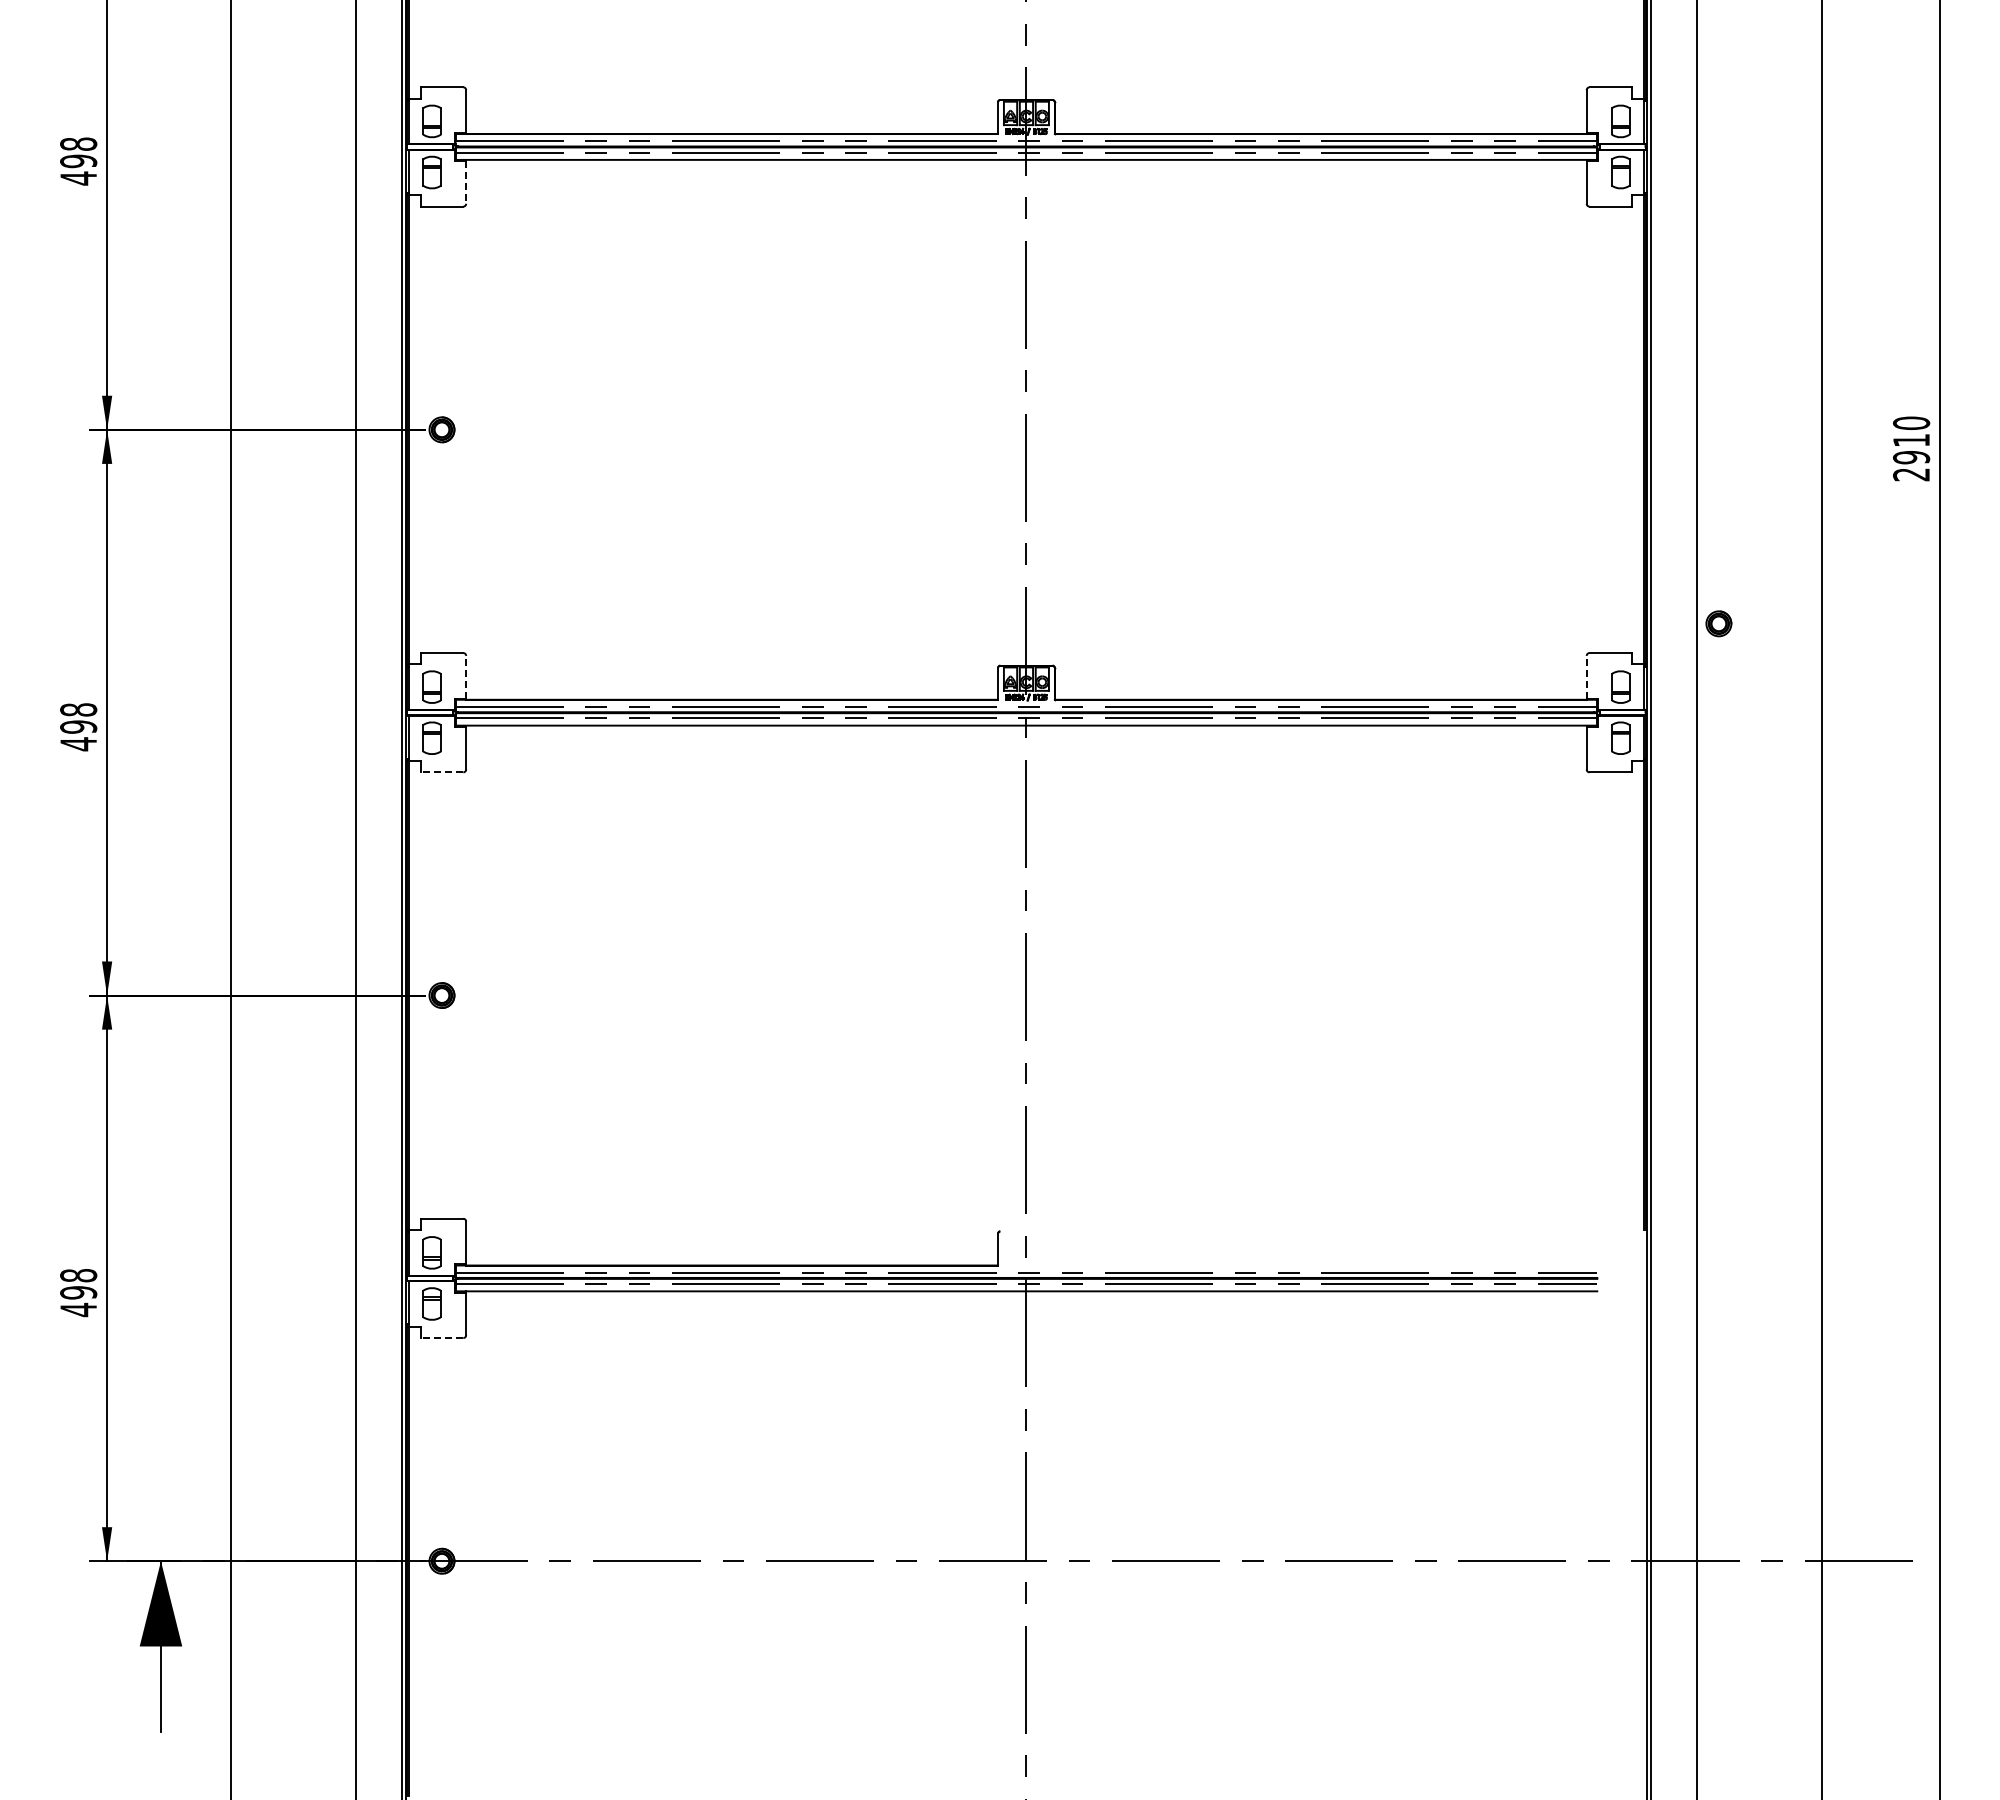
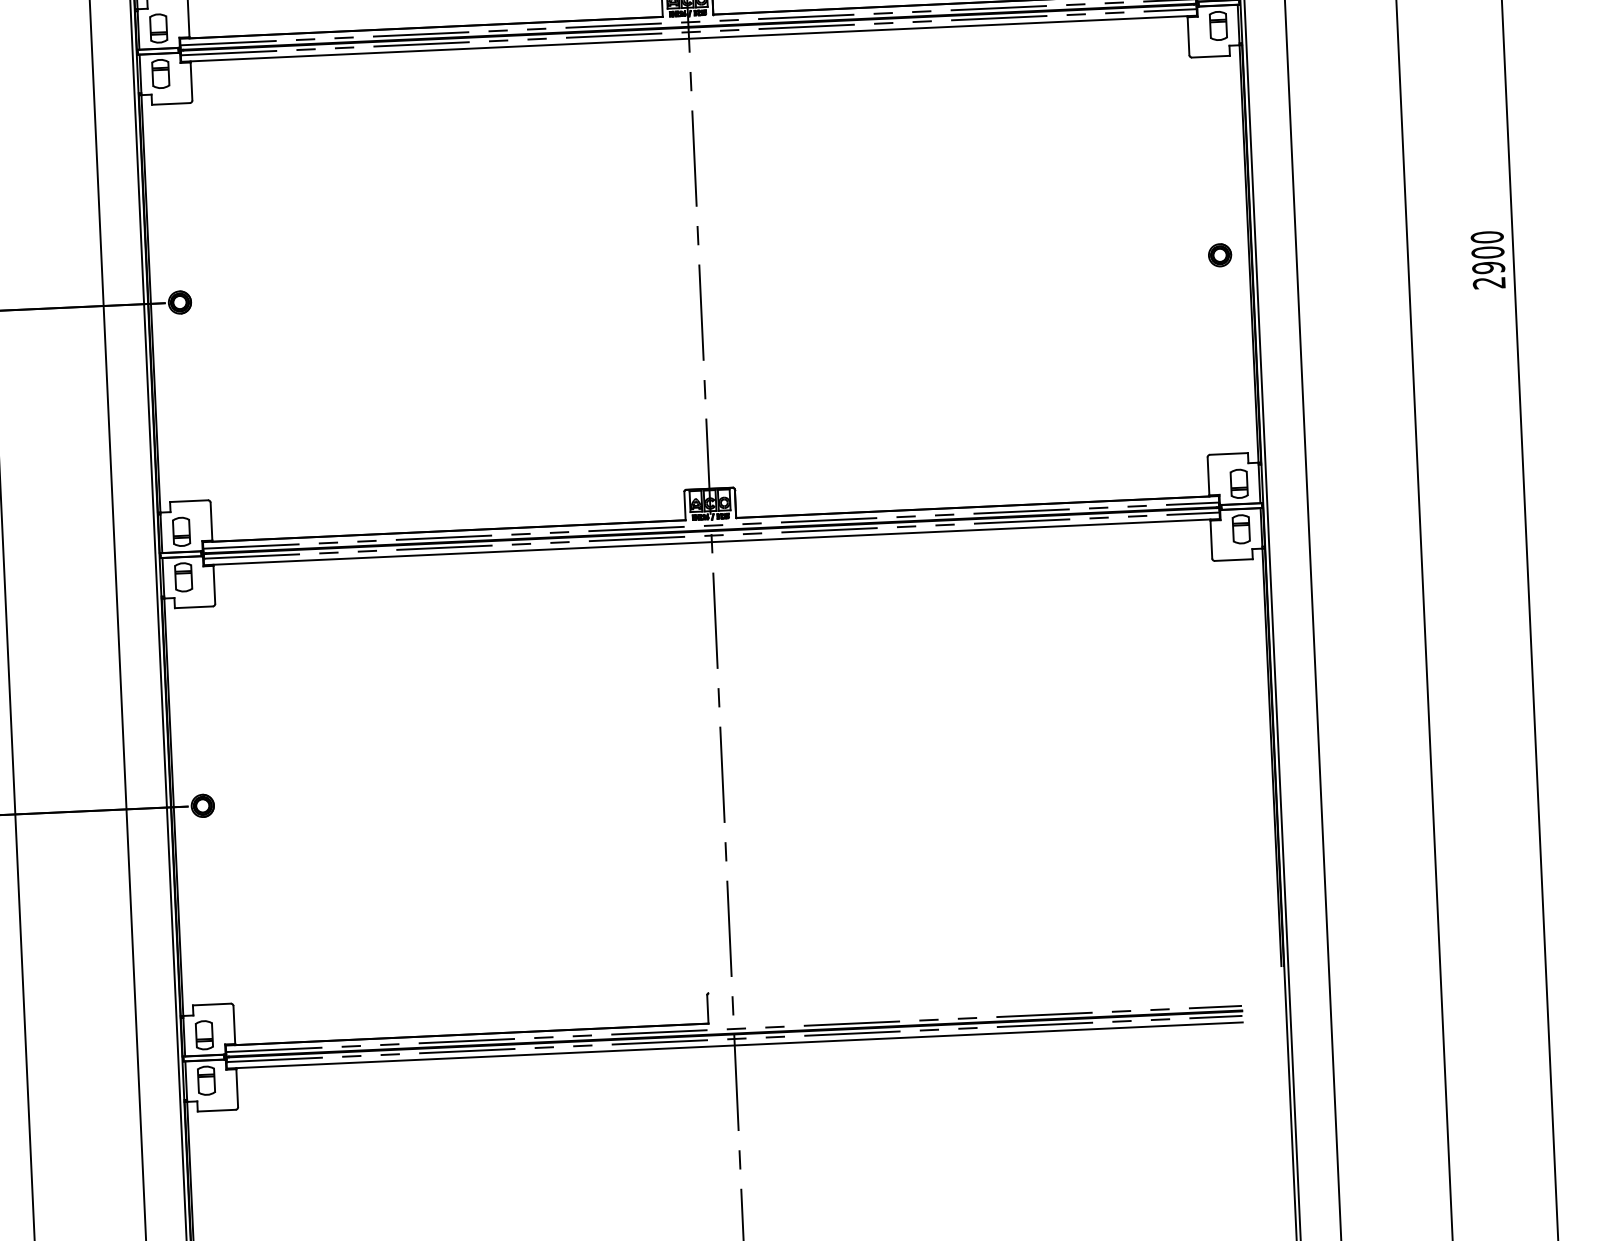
line: (466, 182) -> (191, 81), dashed -> solid
text: (1911, 440) -> (1487, 252), 2910 -> 2900
part: (1718, 623) -> (1219, 255), moved
line: (466, 676) -> (211, 521), dashed -> solid
line: (1586, 676) -> (1208, 475), dashed -> solid
line: (441, 772) -> (193, 607), dashed -> solid
line: (441, 1338) -> (216, 1111), dashed -> solid

